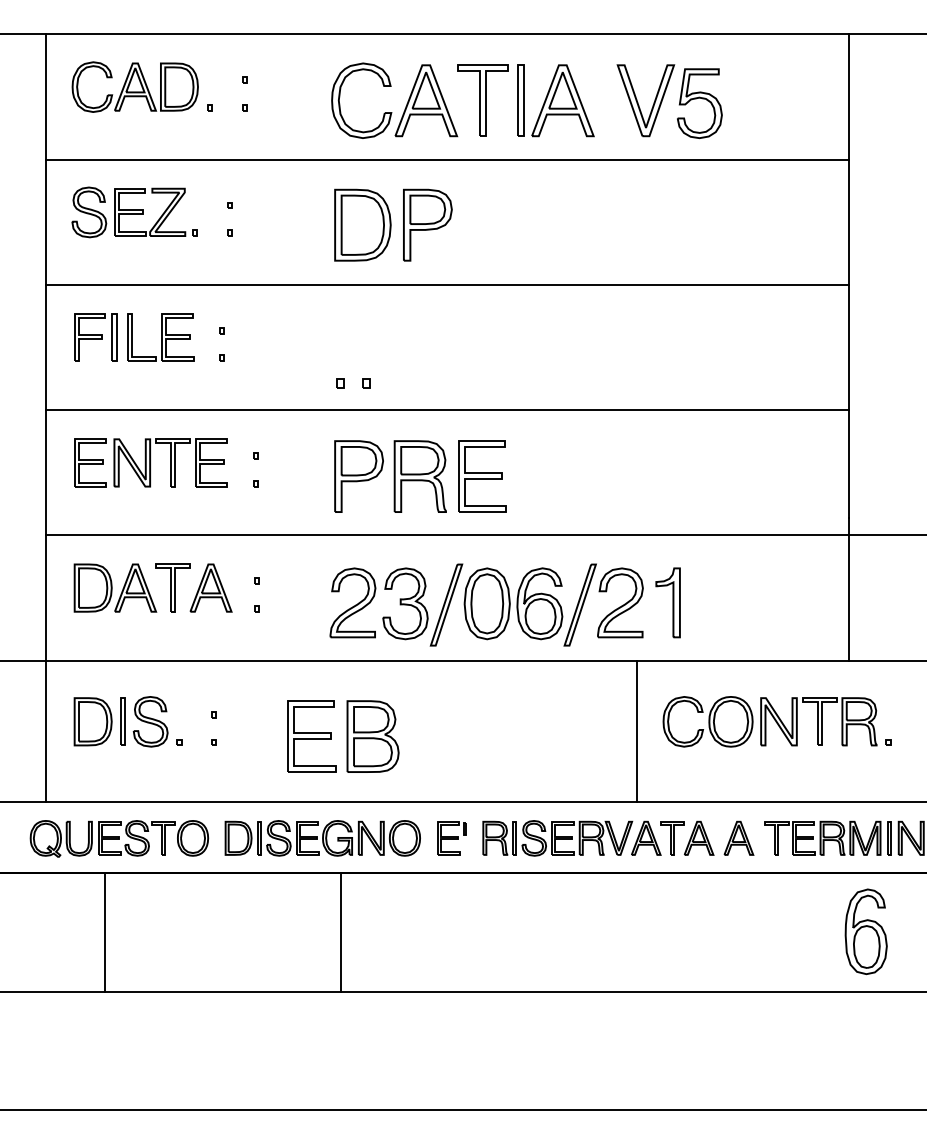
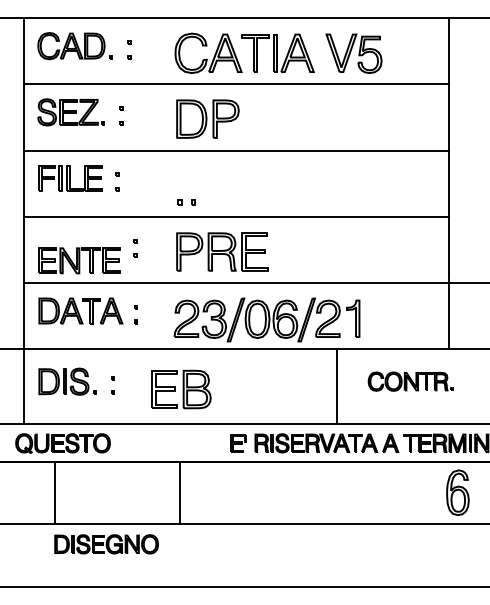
part: (150, 462) -> (79, 260), moved
part: (776, 721) -> (410, 381), size x0.7
part: (322, 838) -> (106, 544), moved

